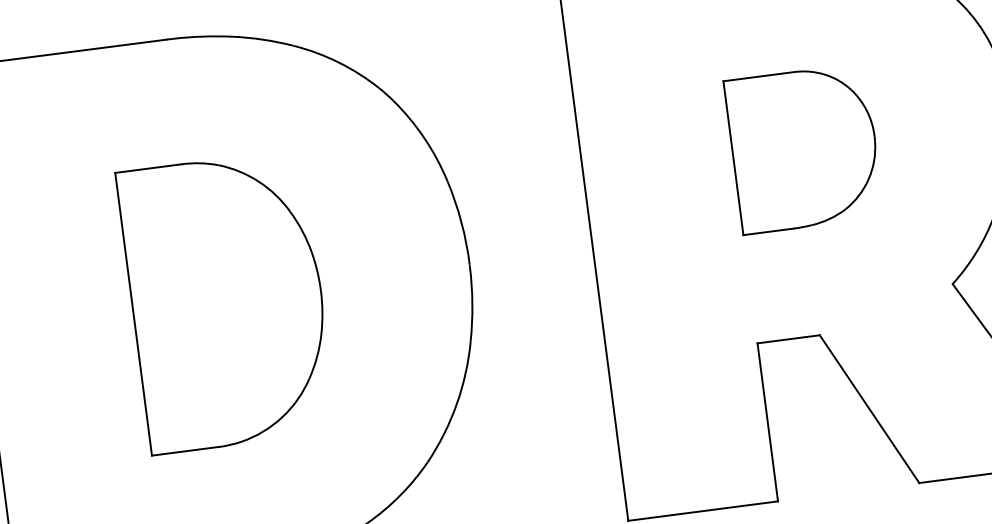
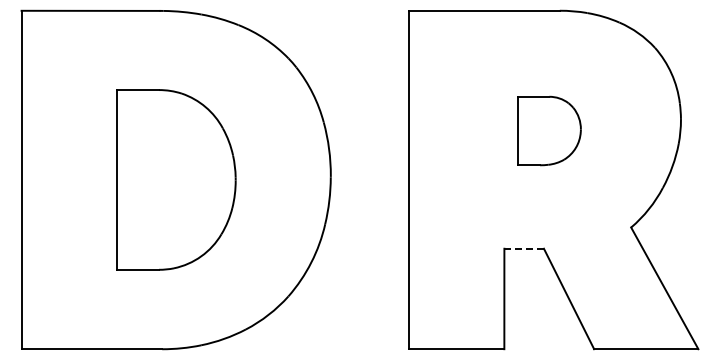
part: (804, 148) -> (549, 130), size x0.7
line: (789, 338) -> (524, 248), solid -> dashed

